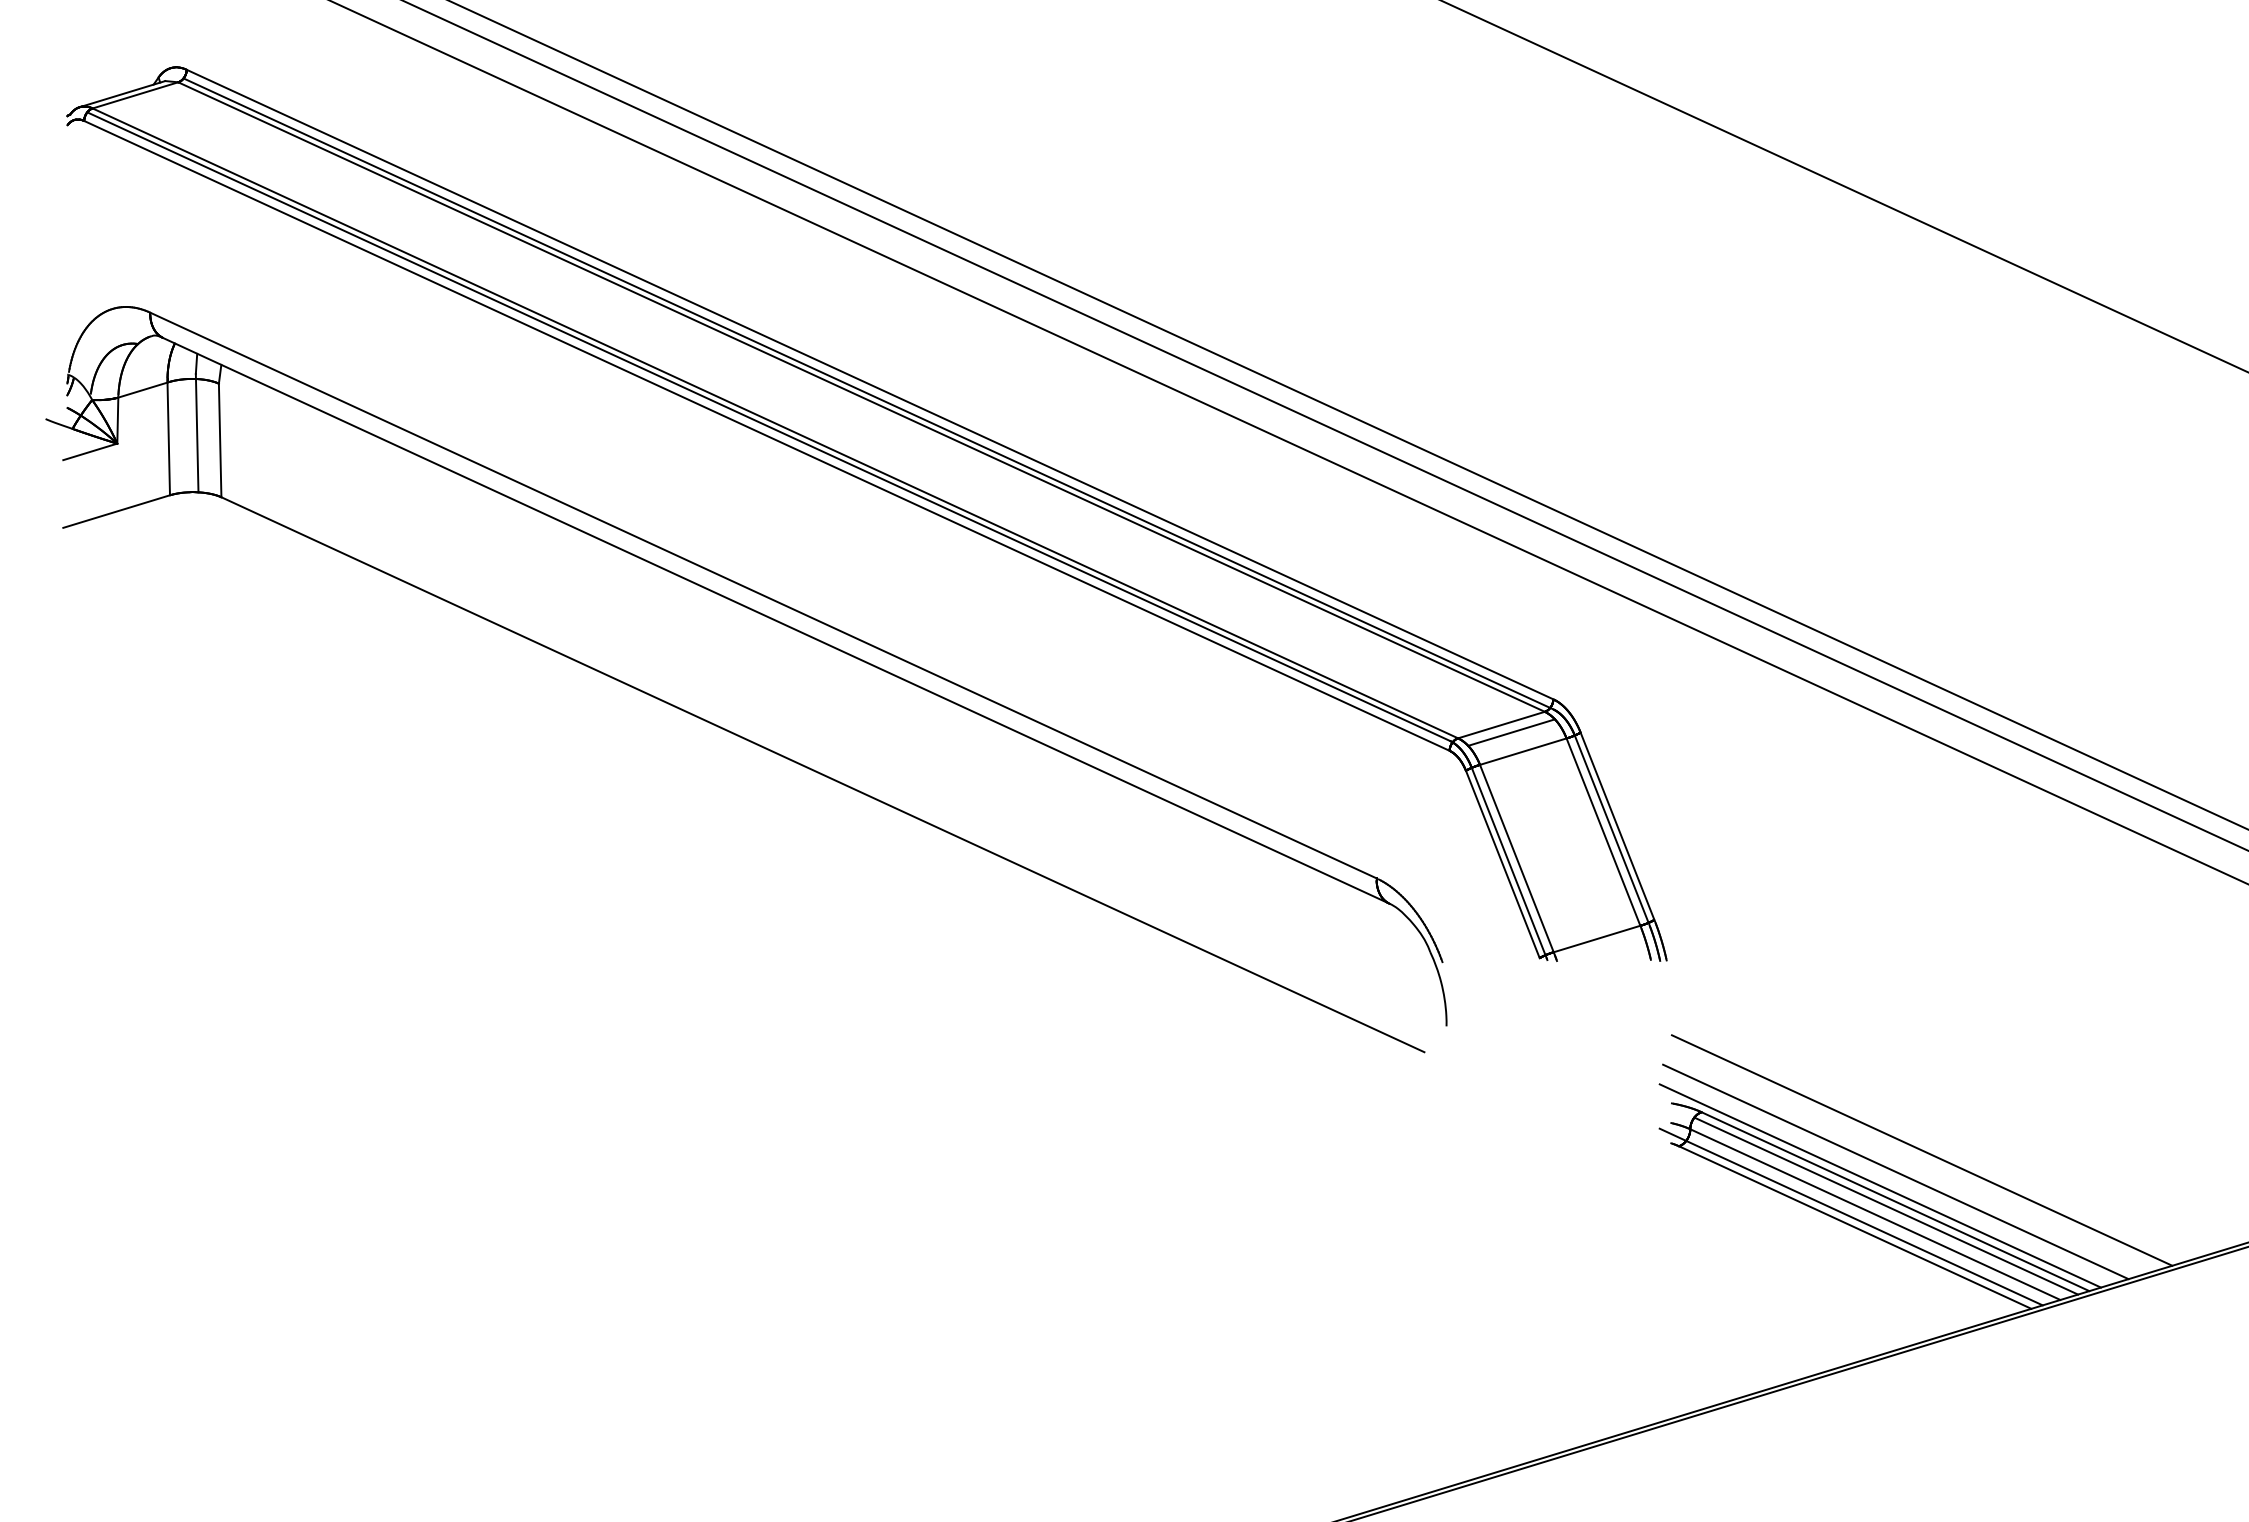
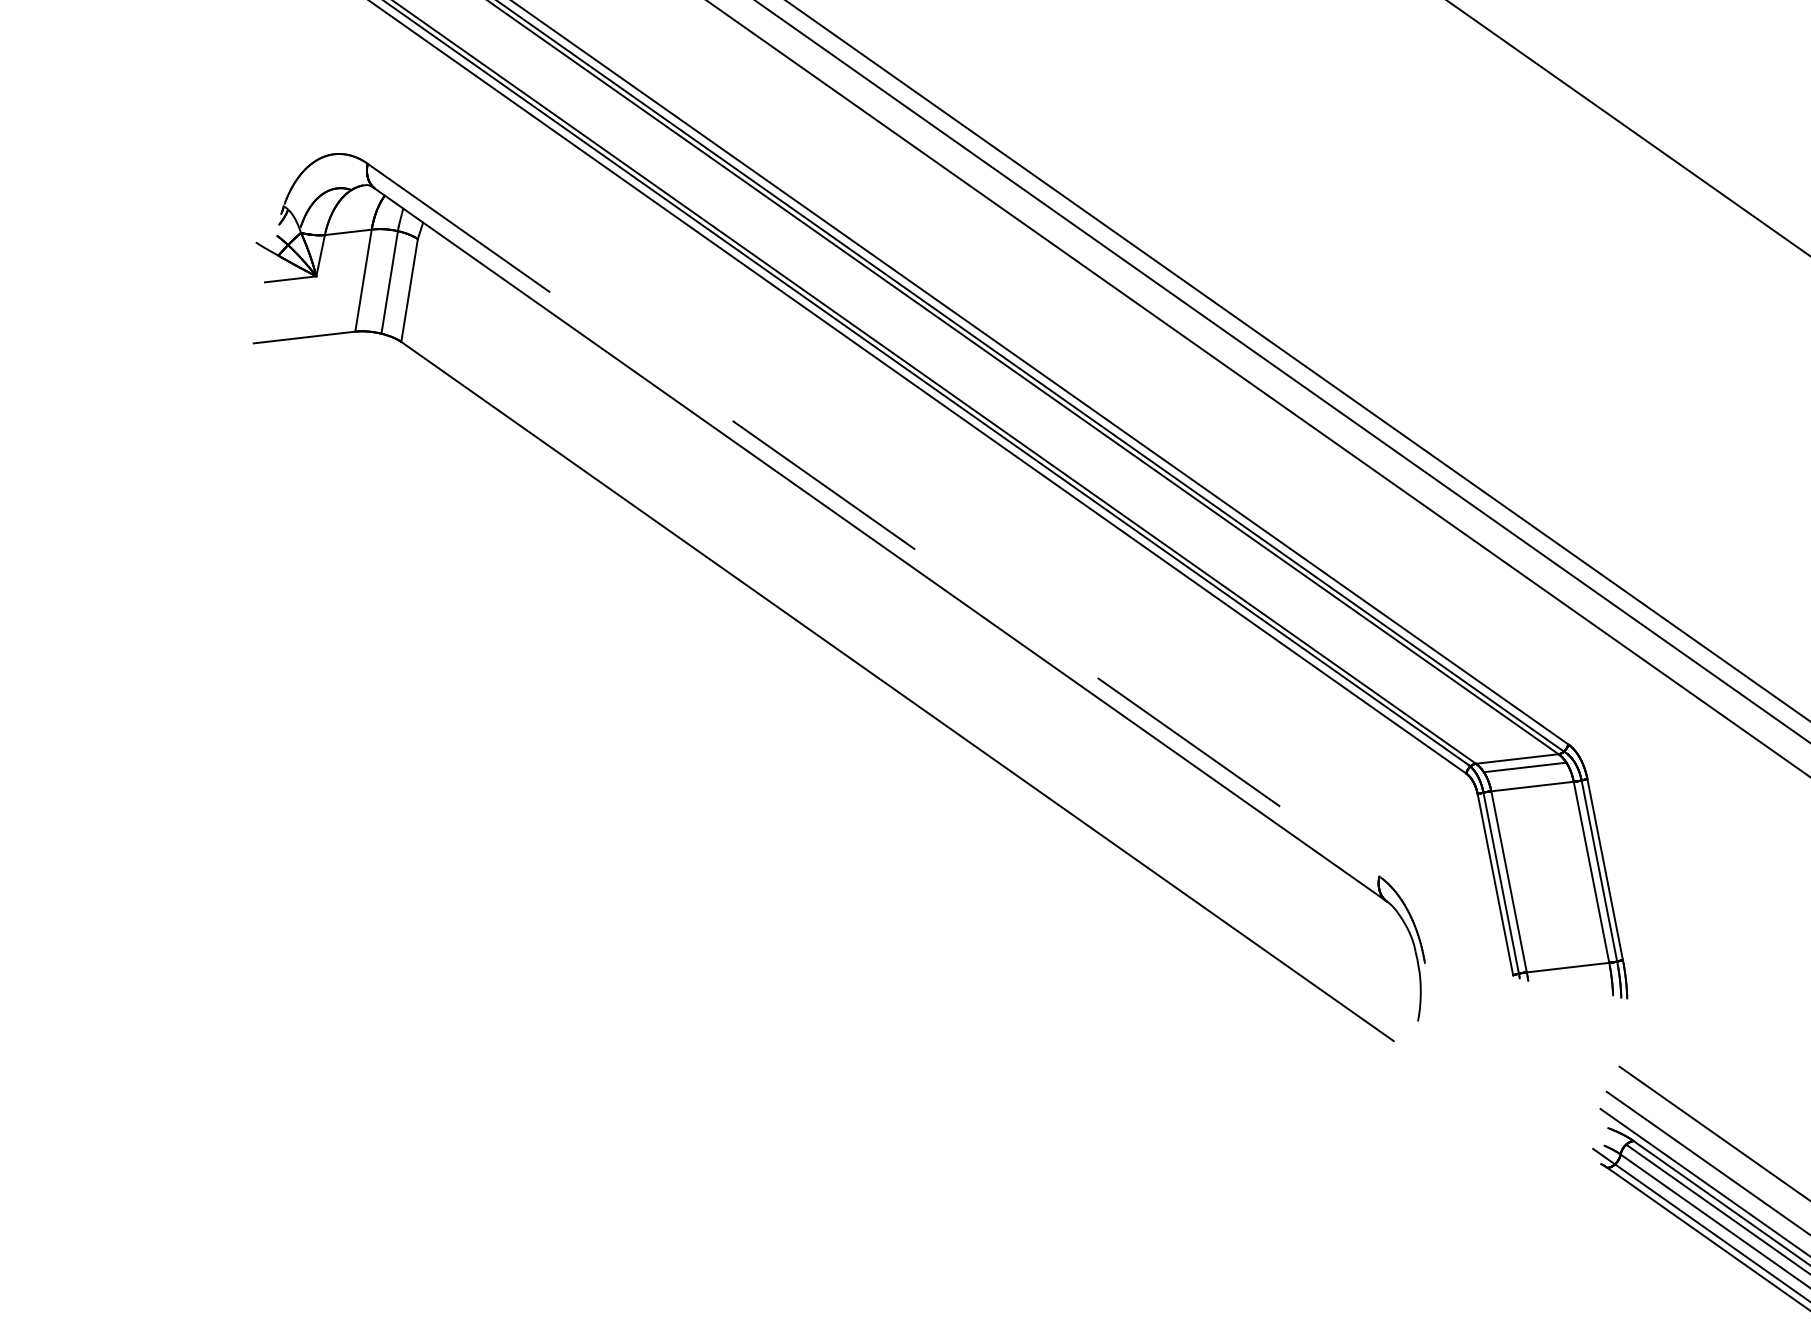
line: (763, 595) -> (873, 520), solid -> dashed

